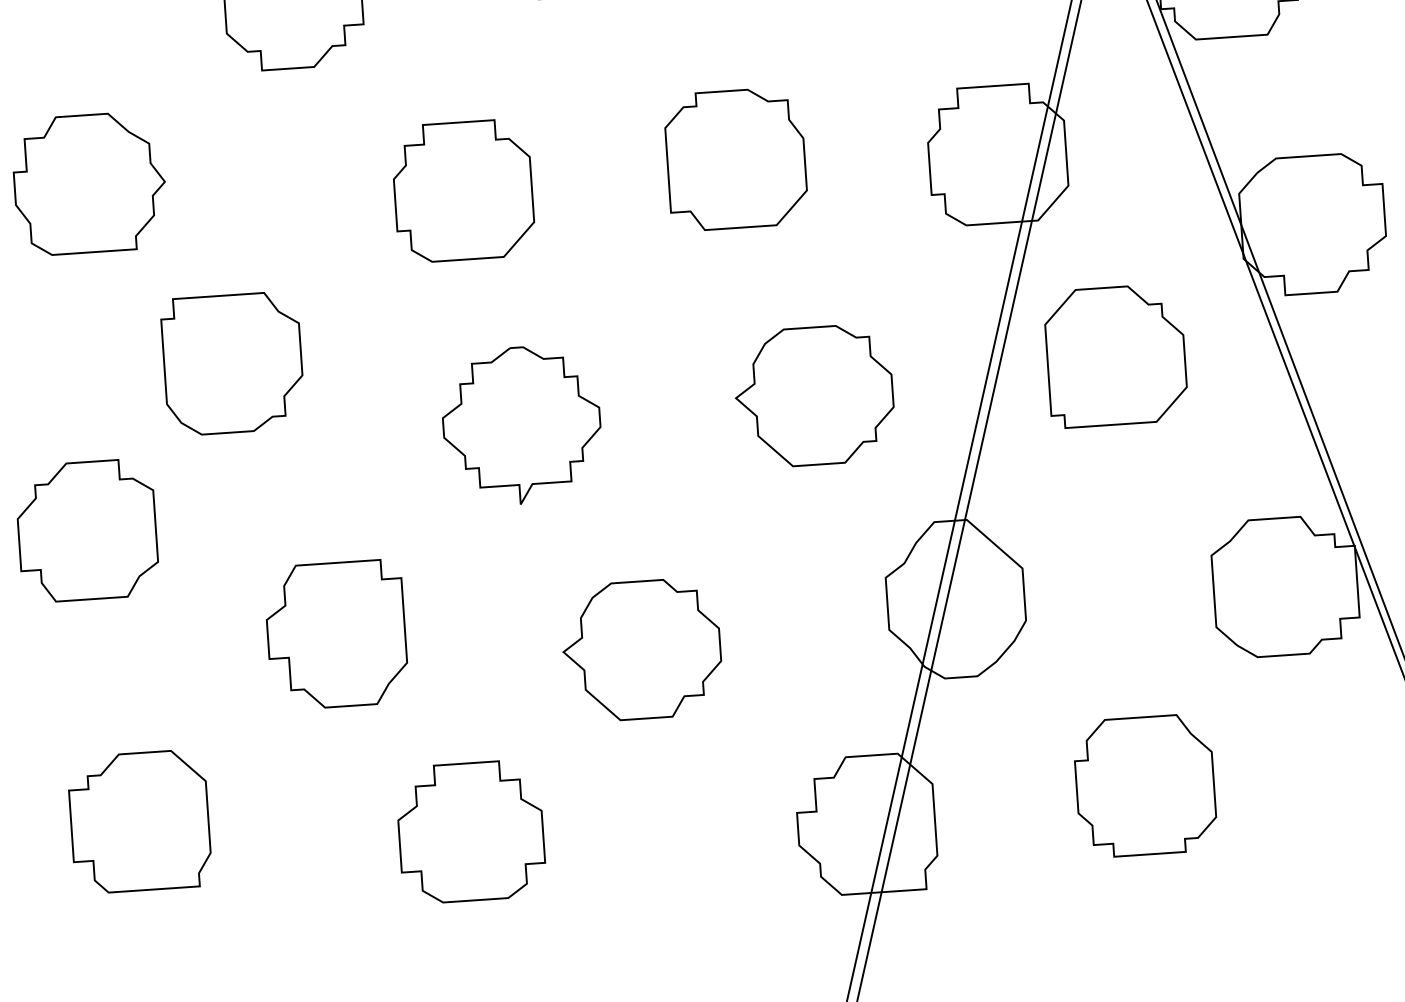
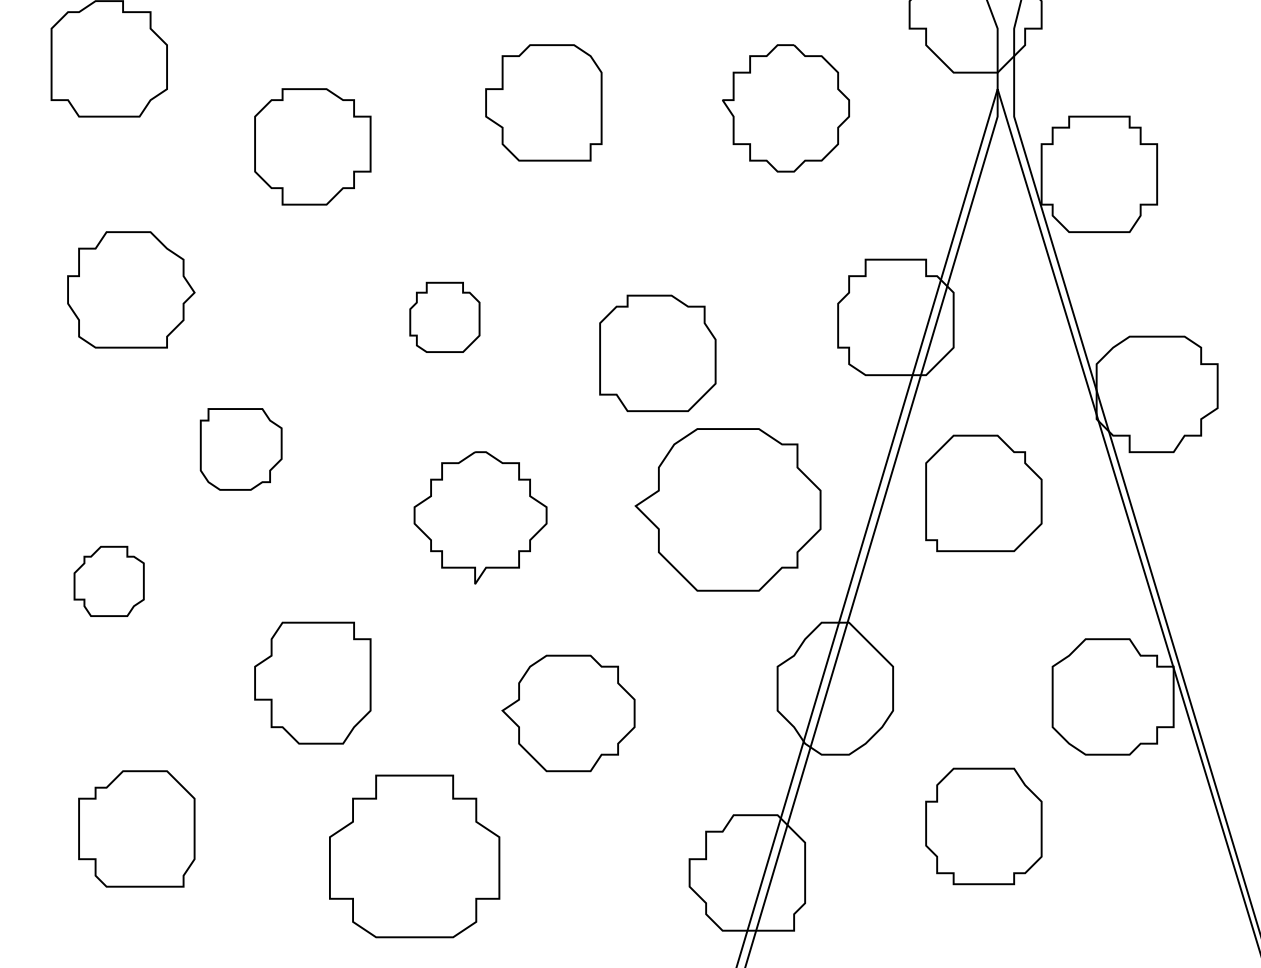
part: (735, 158) -> (657, 352), moved
part: (462, 191) -> (444, 317), size x0.6
part: (231, 363) -> (240, 449), size x0.7
part: (813, 395) -> (727, 509), size x1.4
part: (86, 530) -> (108, 581), size x0.6
part: (1144, 785) -> (983, 826), moved
part: (470, 831) -> (414, 856), size x1.4

